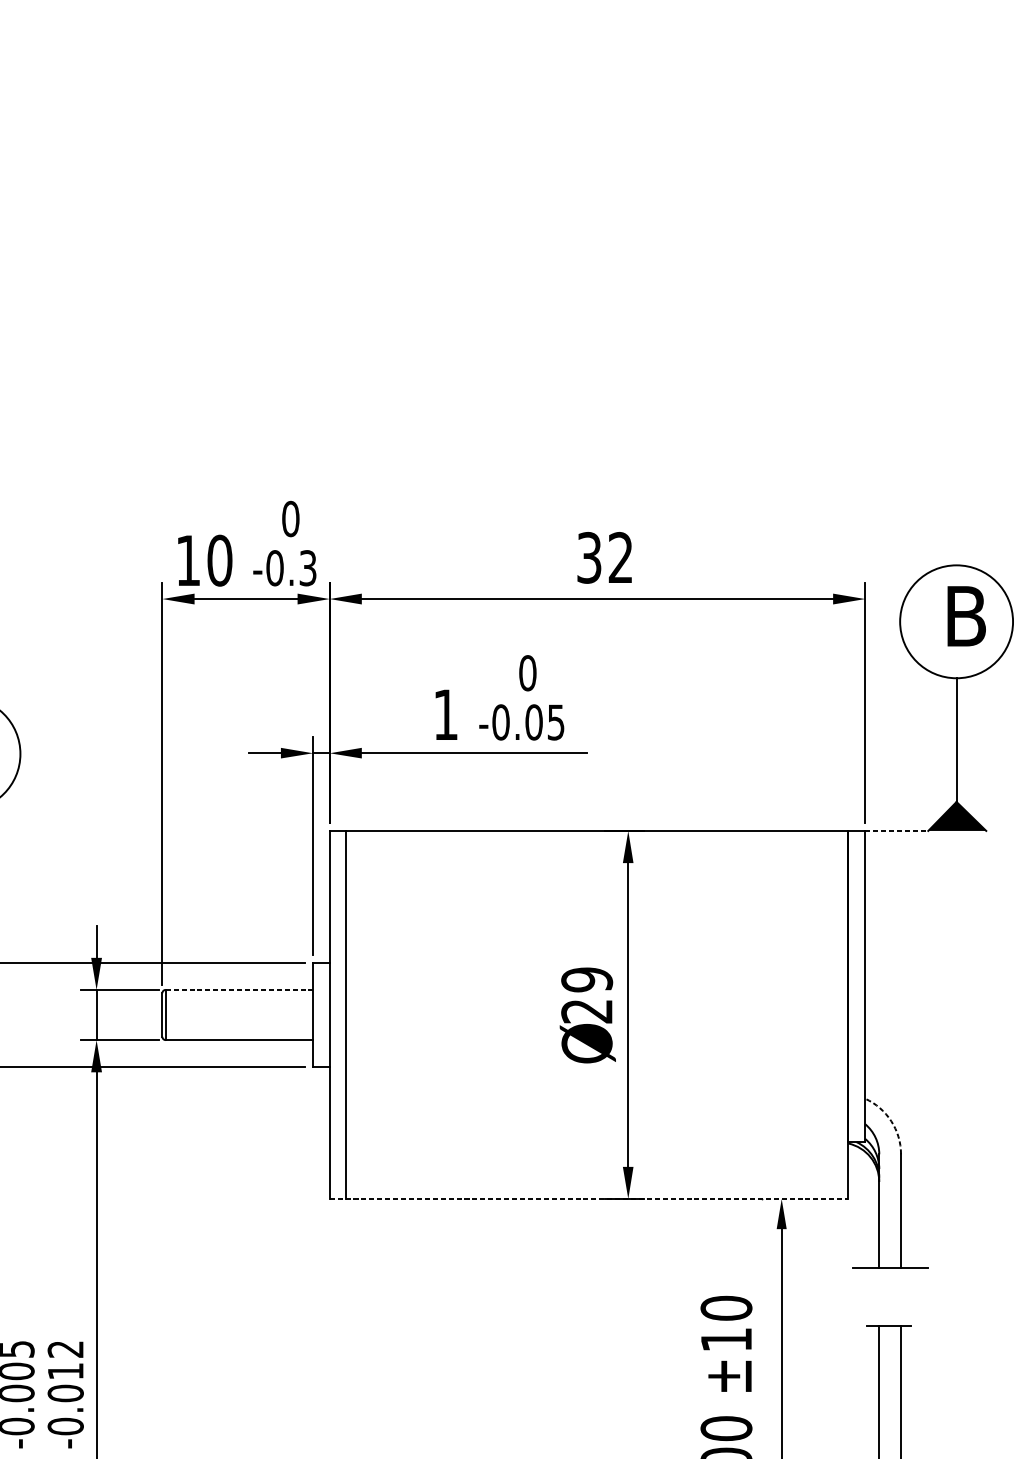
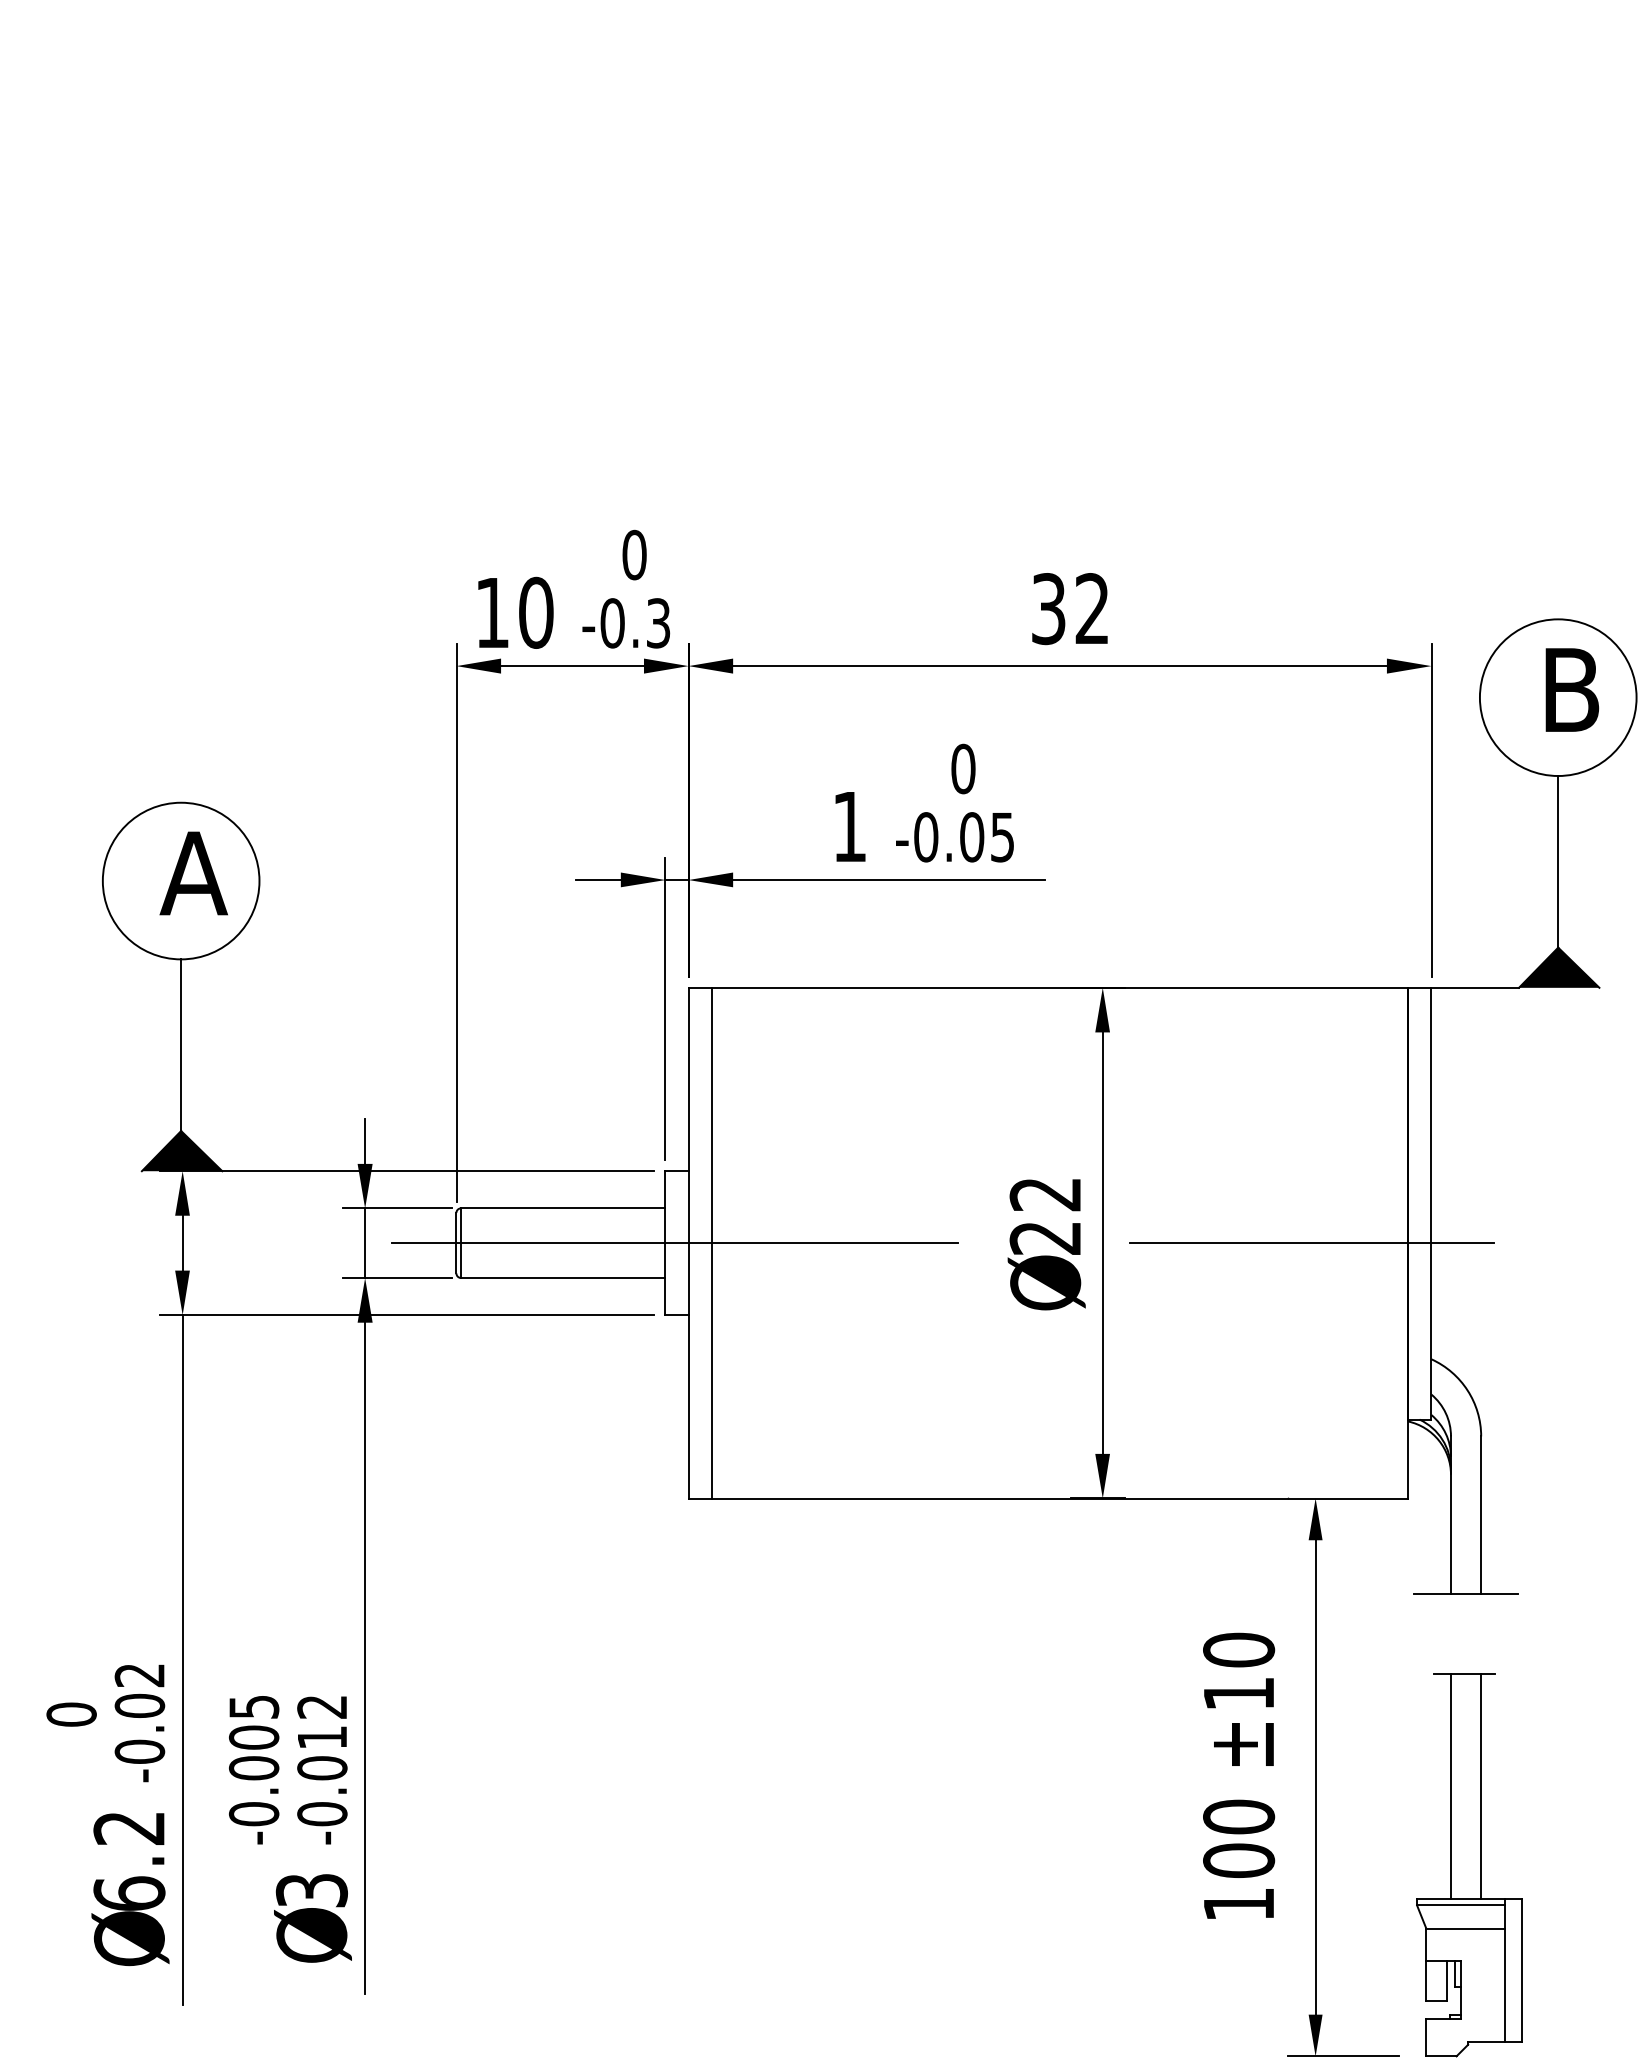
line: (896, 830) -> (1475, 987), dashed -> solid
text: (587, 979) -> (1045, 1194), 29 -> 22
line: (239, 990) -> (563, 1208), dashed -> solid
line: (319, 1015) -> (674, 1243), added
line: (779, 1015) -> (1312, 1243), added
arc: (891, 1121) -> (1467, 1390), dashed -> solid
line: (589, 1199) -> (1048, 1498), dashed -> solid

